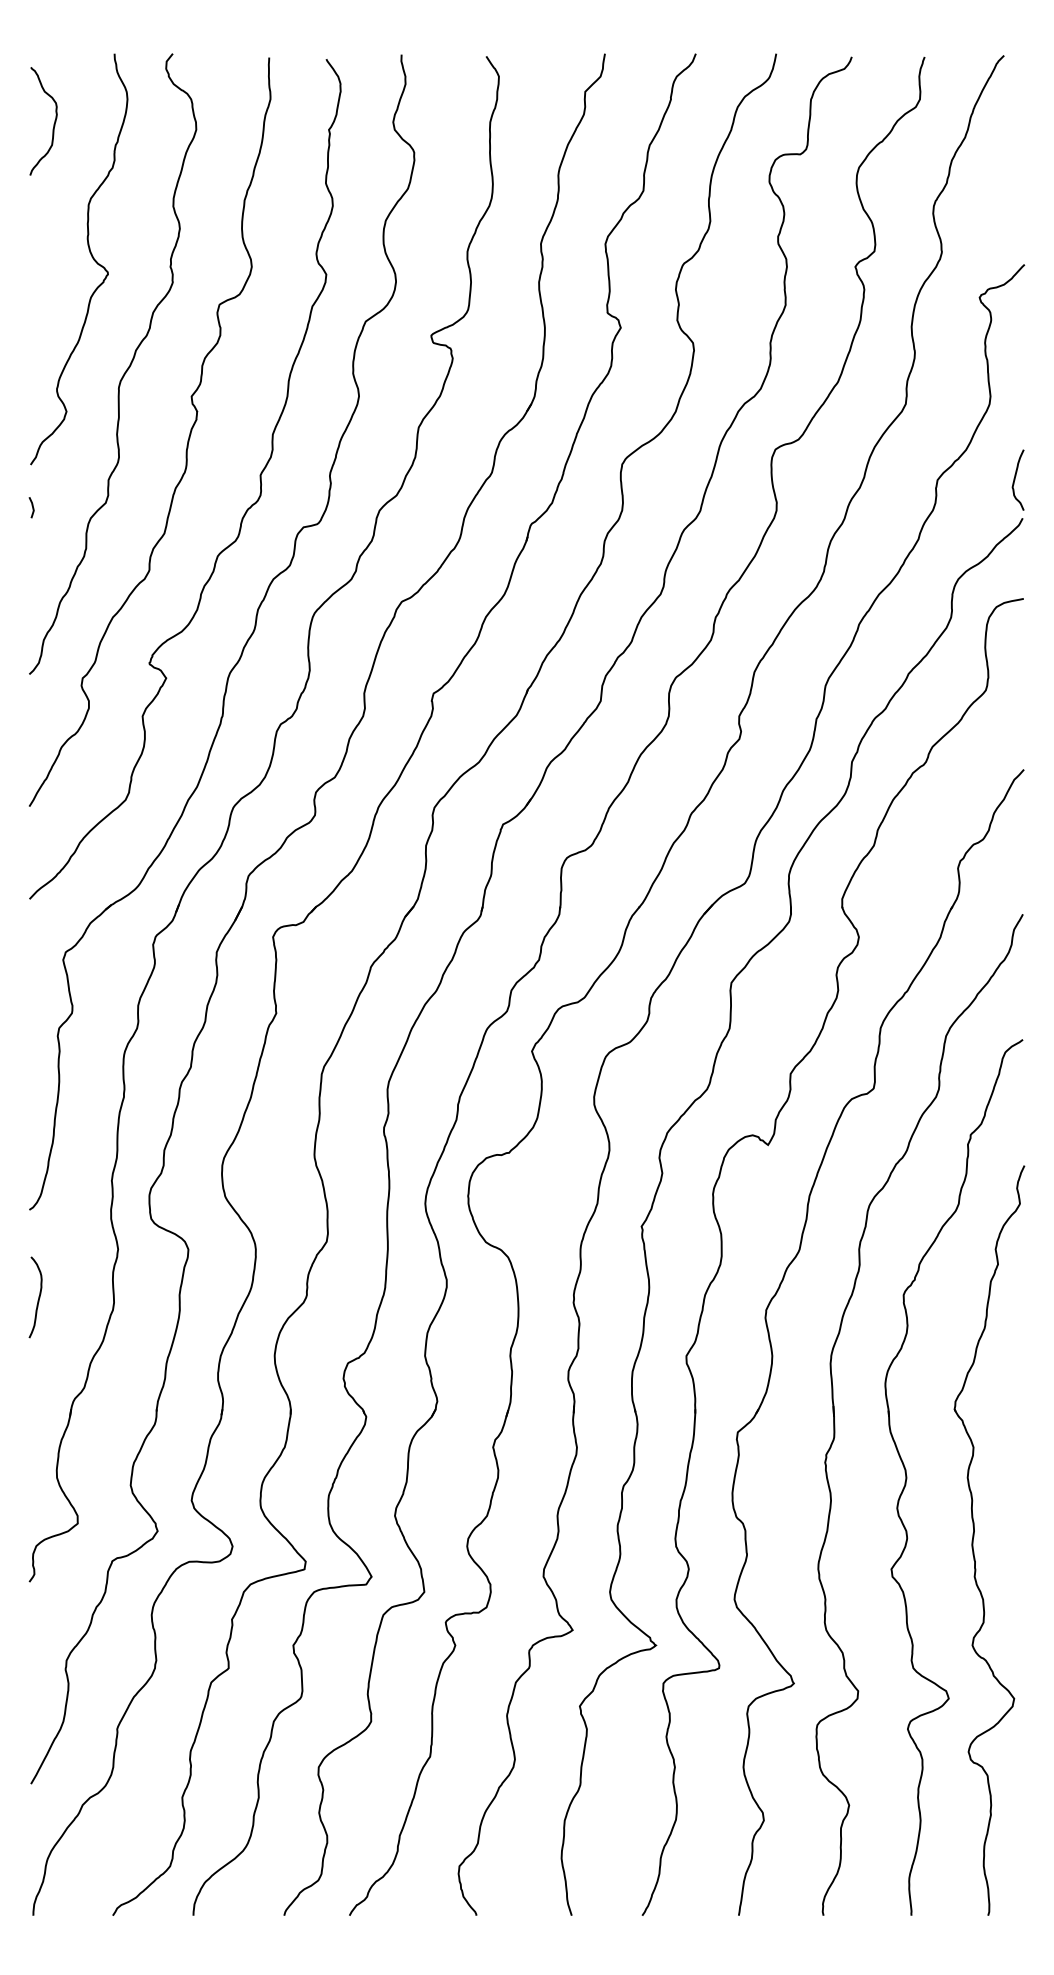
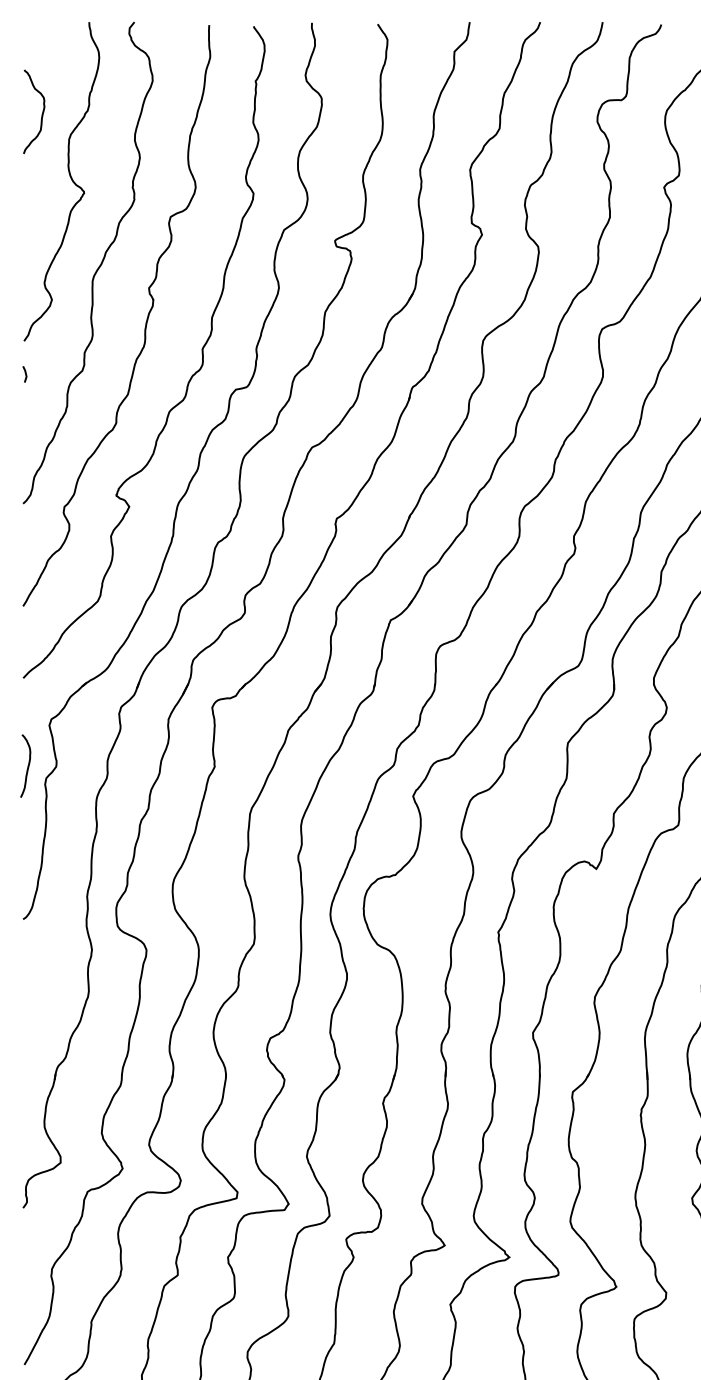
curve: (53, 124) -> (41, 114), moved
curve: (38, 1297) -> (27, 766), moved

